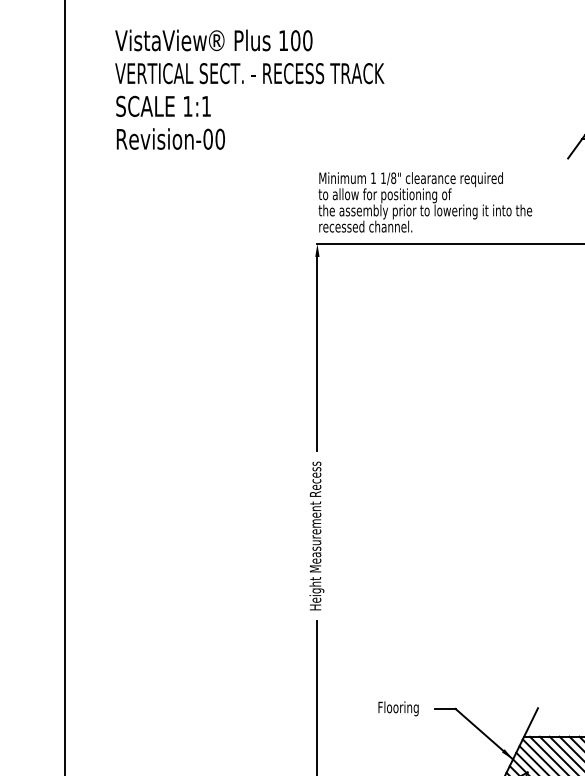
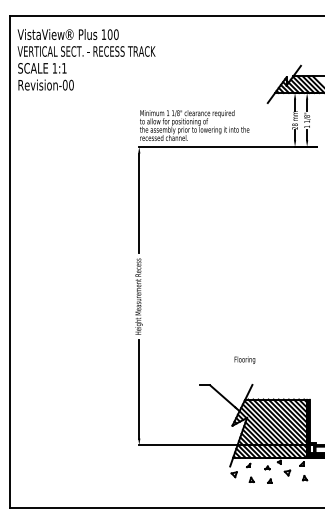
text: (249, 89) -> (86, 59), moved
text: (397, 707) -> (244, 359), moved

